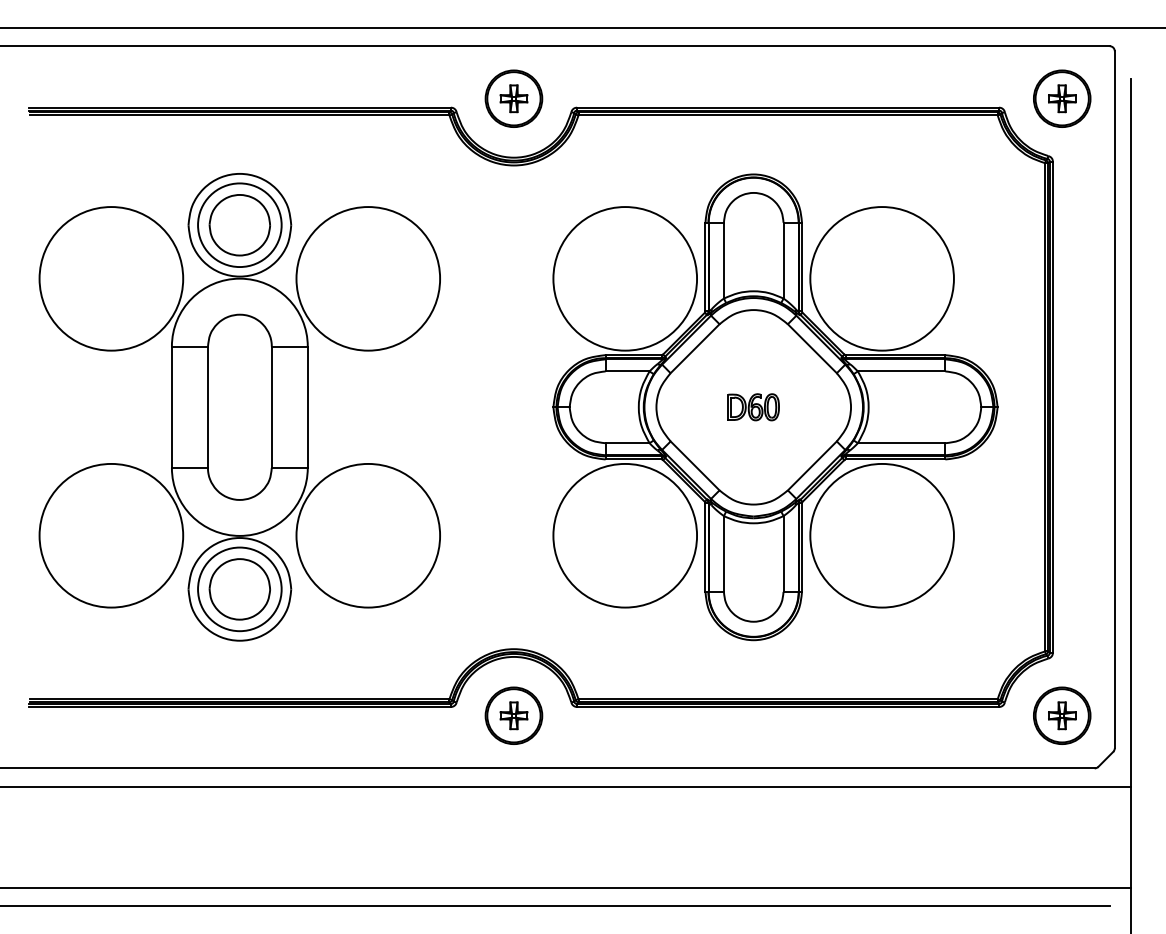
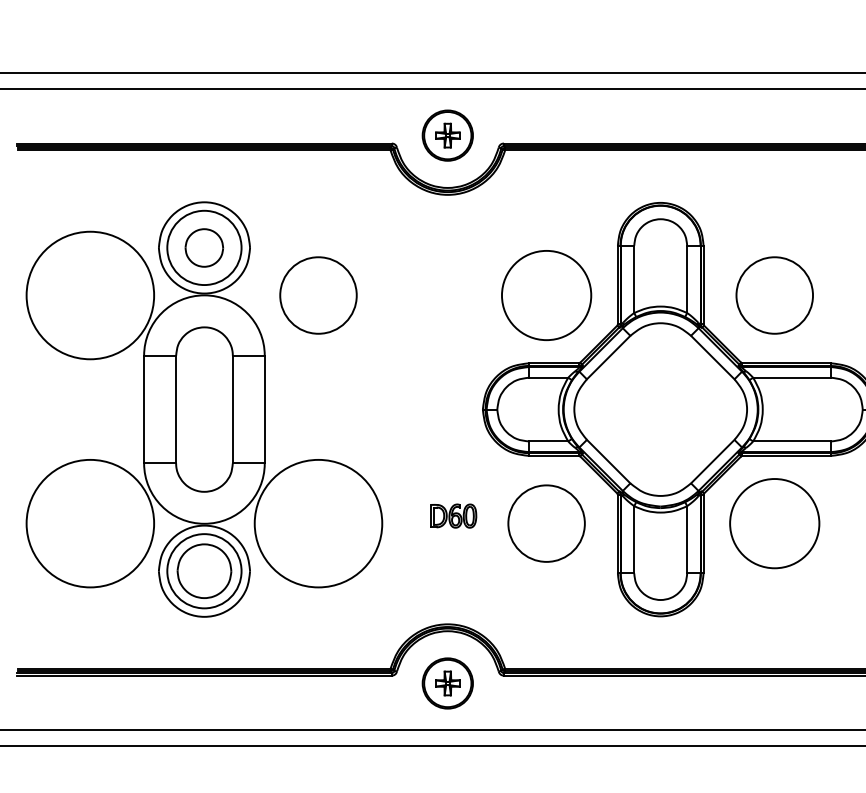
part: (239, 225) -> (204, 248), size x0.7
circle: (368, 278) -> (318, 295), size x0.6
circle: (625, 278) -> (546, 295), size x0.7
circle: (881, 278) -> (774, 295), size x0.6
part: (753, 407) -> (453, 516), moved
circle: (625, 535) -> (546, 523), size x0.6
circle: (881, 535) -> (774, 523), size x0.7

